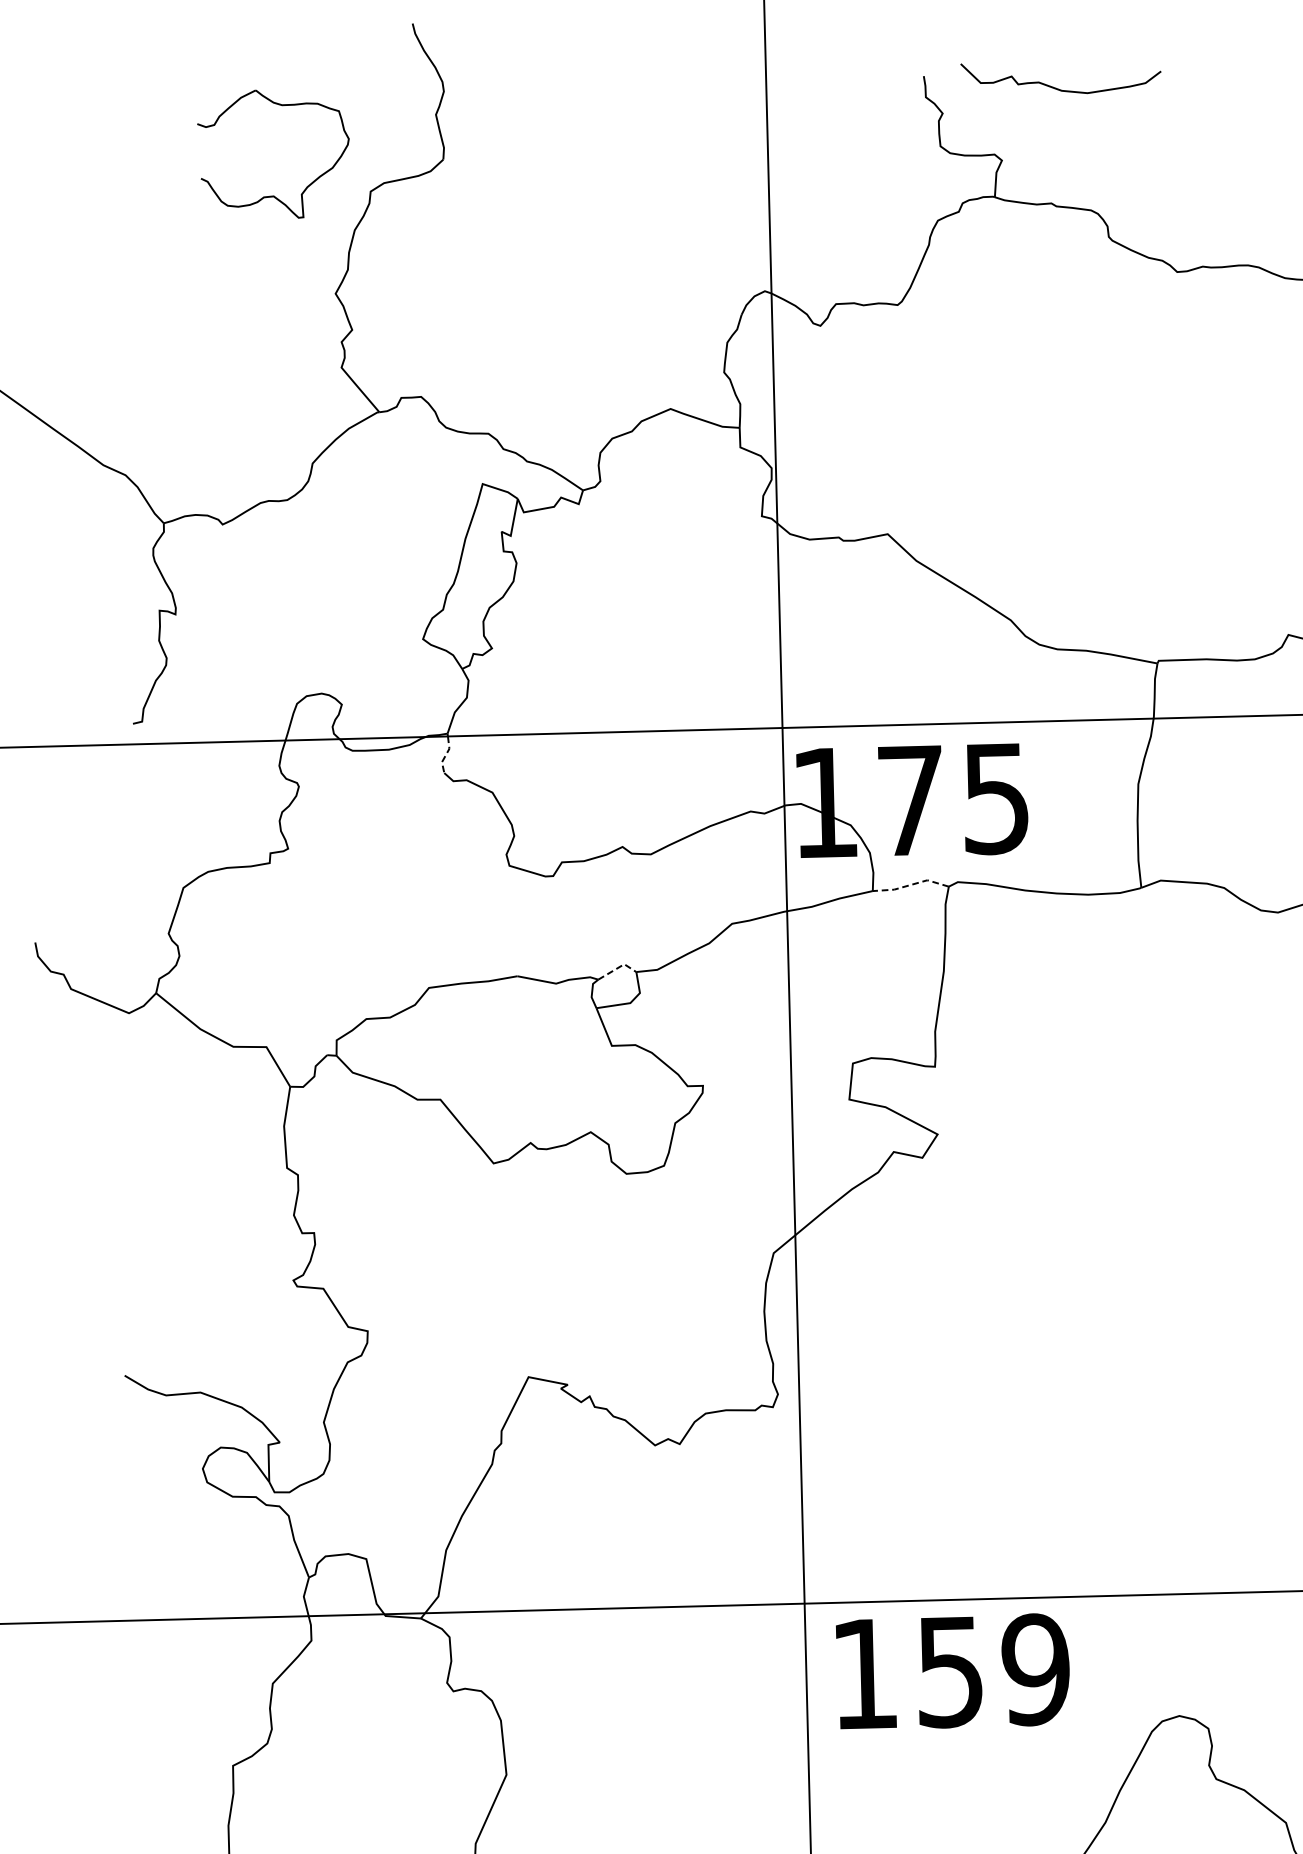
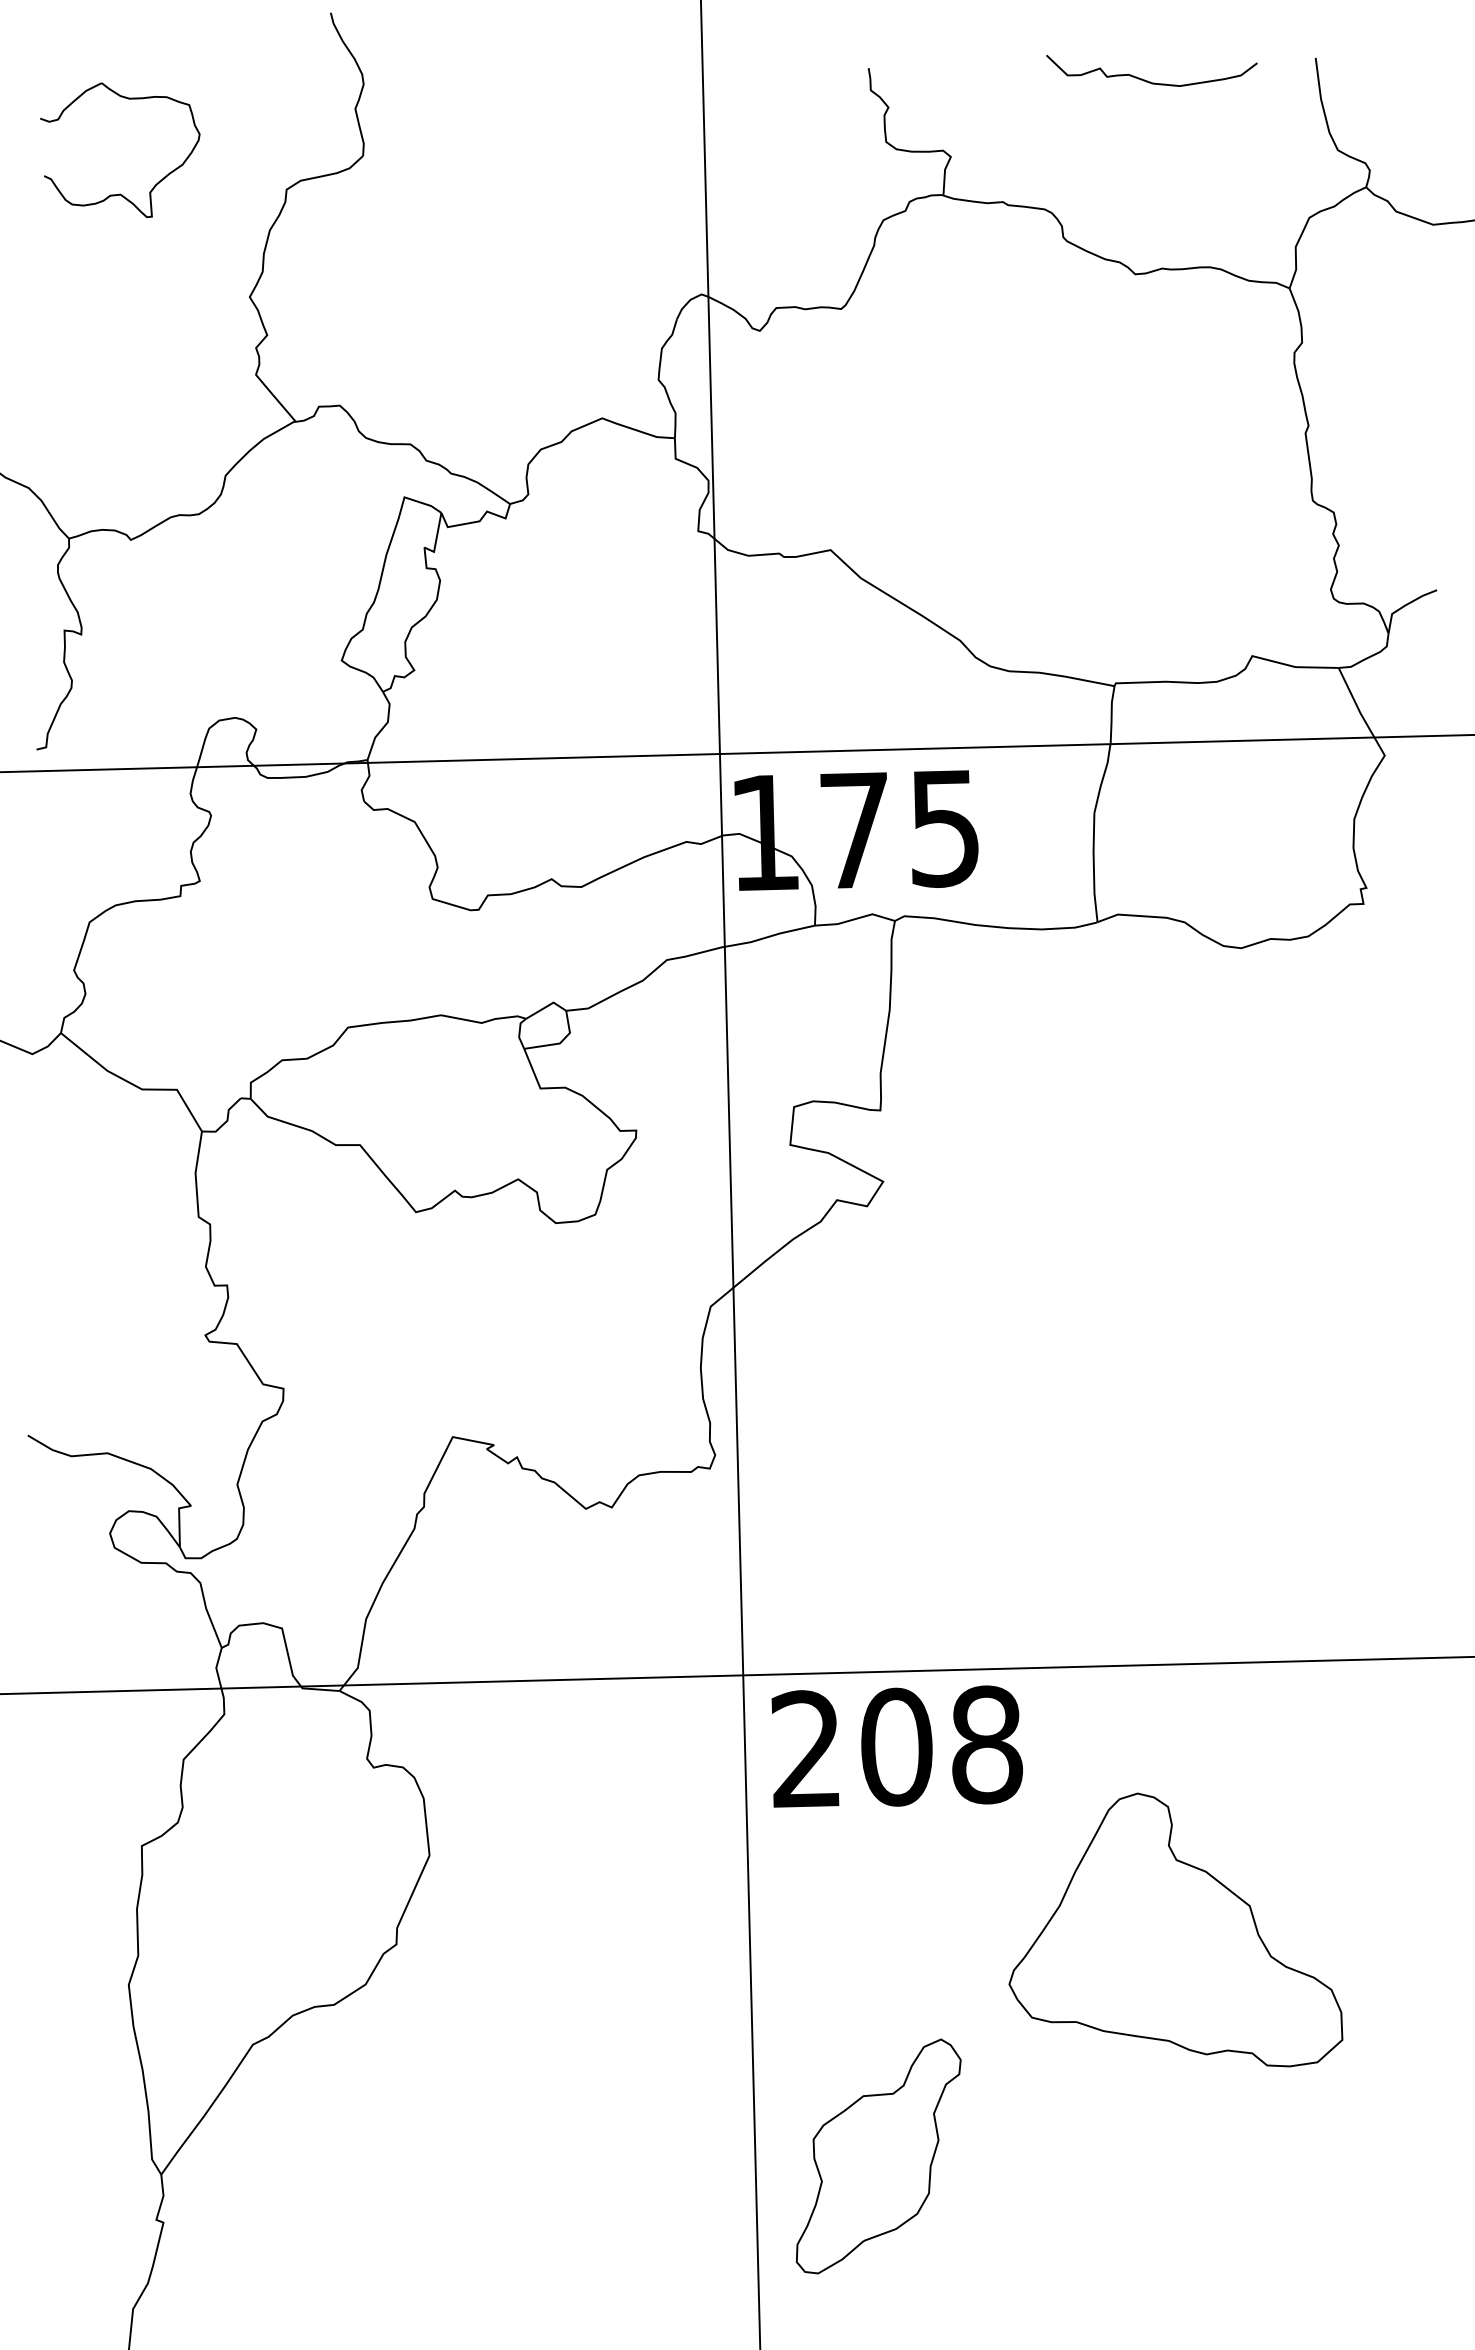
curve: (1056, 87) -> (1147, 80), moved
part: (273, 195) -> (120, 193), moved
line: (445, 755) -> (365, 782), dashed -> solid
line: (911, 885) -> (855, 919), dashed -> solid
line: (618, 967) -> (547, 1006), dashed -> solid
text: (951, 1671) -> (897, 1746), 159 -> 208

